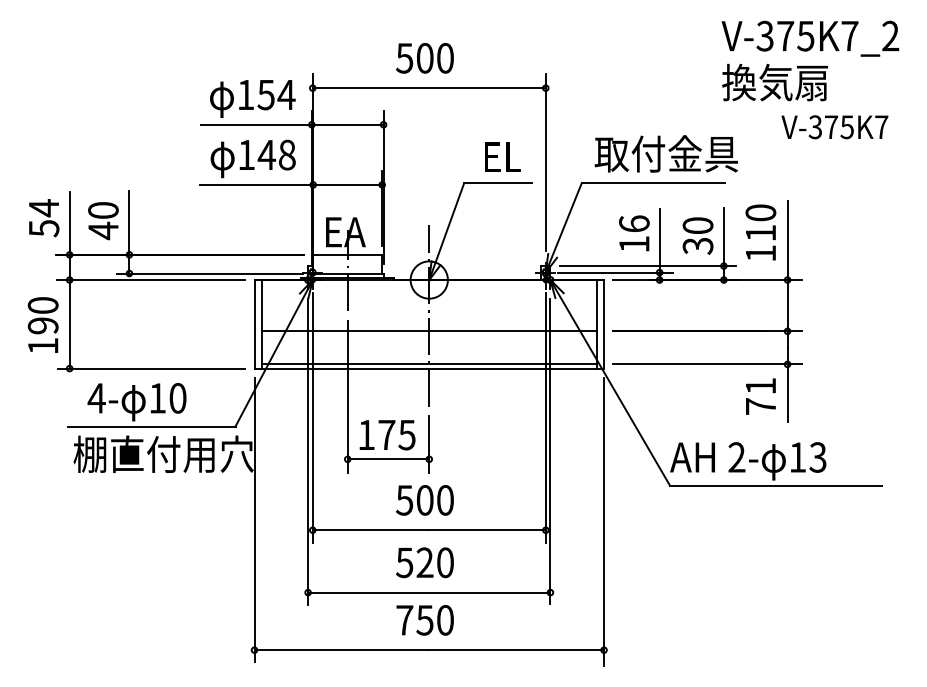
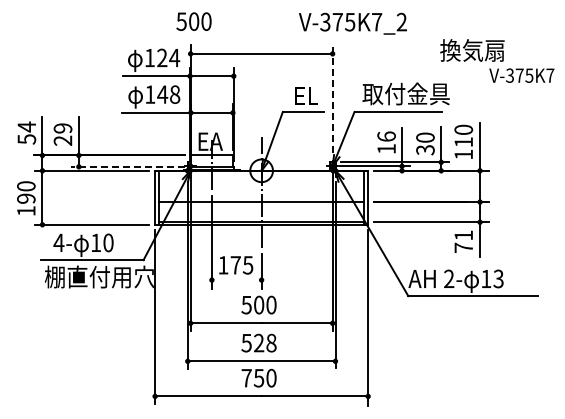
text: (809, 38) -> (352, 23), moved
text: (424, 58) -> (193, 21), moved
text: (266, 94) -> (162, 57), 154 -> 124
text: (834, 126) -> (521, 75), moved
line: (545, 163) -> (332, 99), solid -> dashed
text: (102, 220) -> (62, 134), 40 -> 29
line: (209, 272) -> (127, 166), solid -> dashed
line: (388, 459) -> (236, 280), removed
text: (445, 563) -> (271, 343), 520 -> 528

